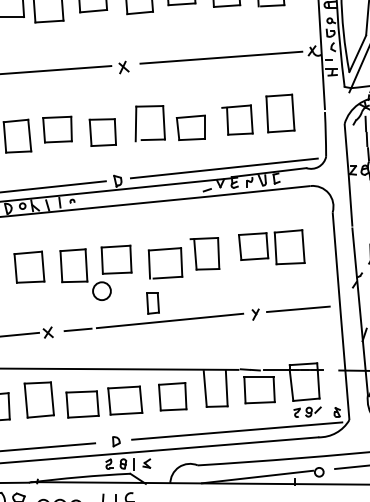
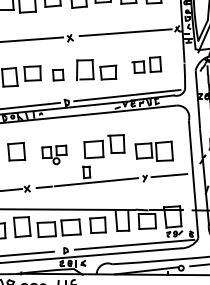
part: (258, 113) -> (146, 64), size x0.7
part: (101, 131) -> (57, 74), size x0.7
part: (270, 245) -> (153, 150), moved
part: (96, 272) -> (54, 154), size x0.6

